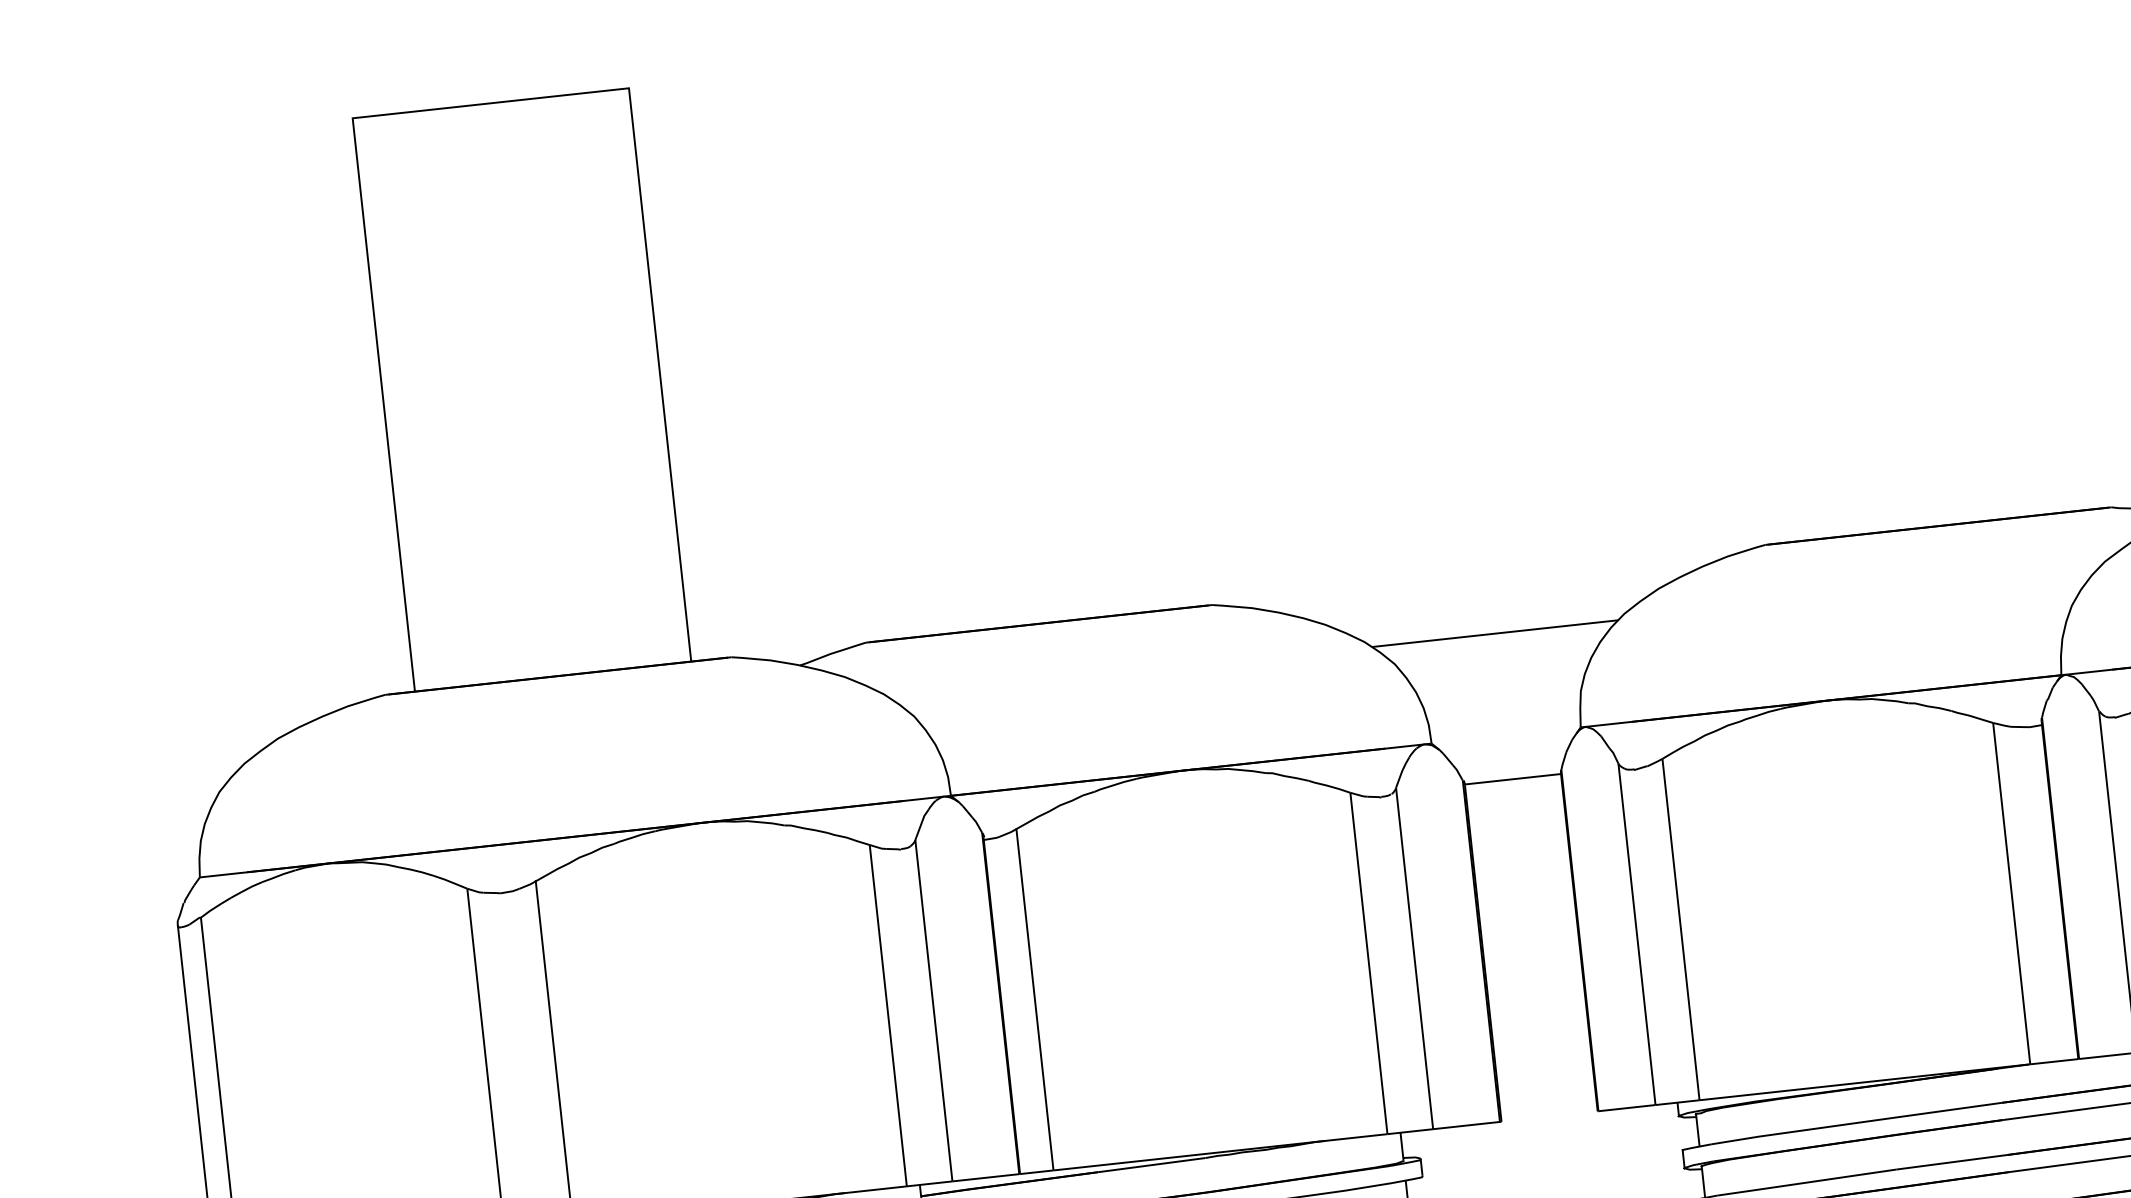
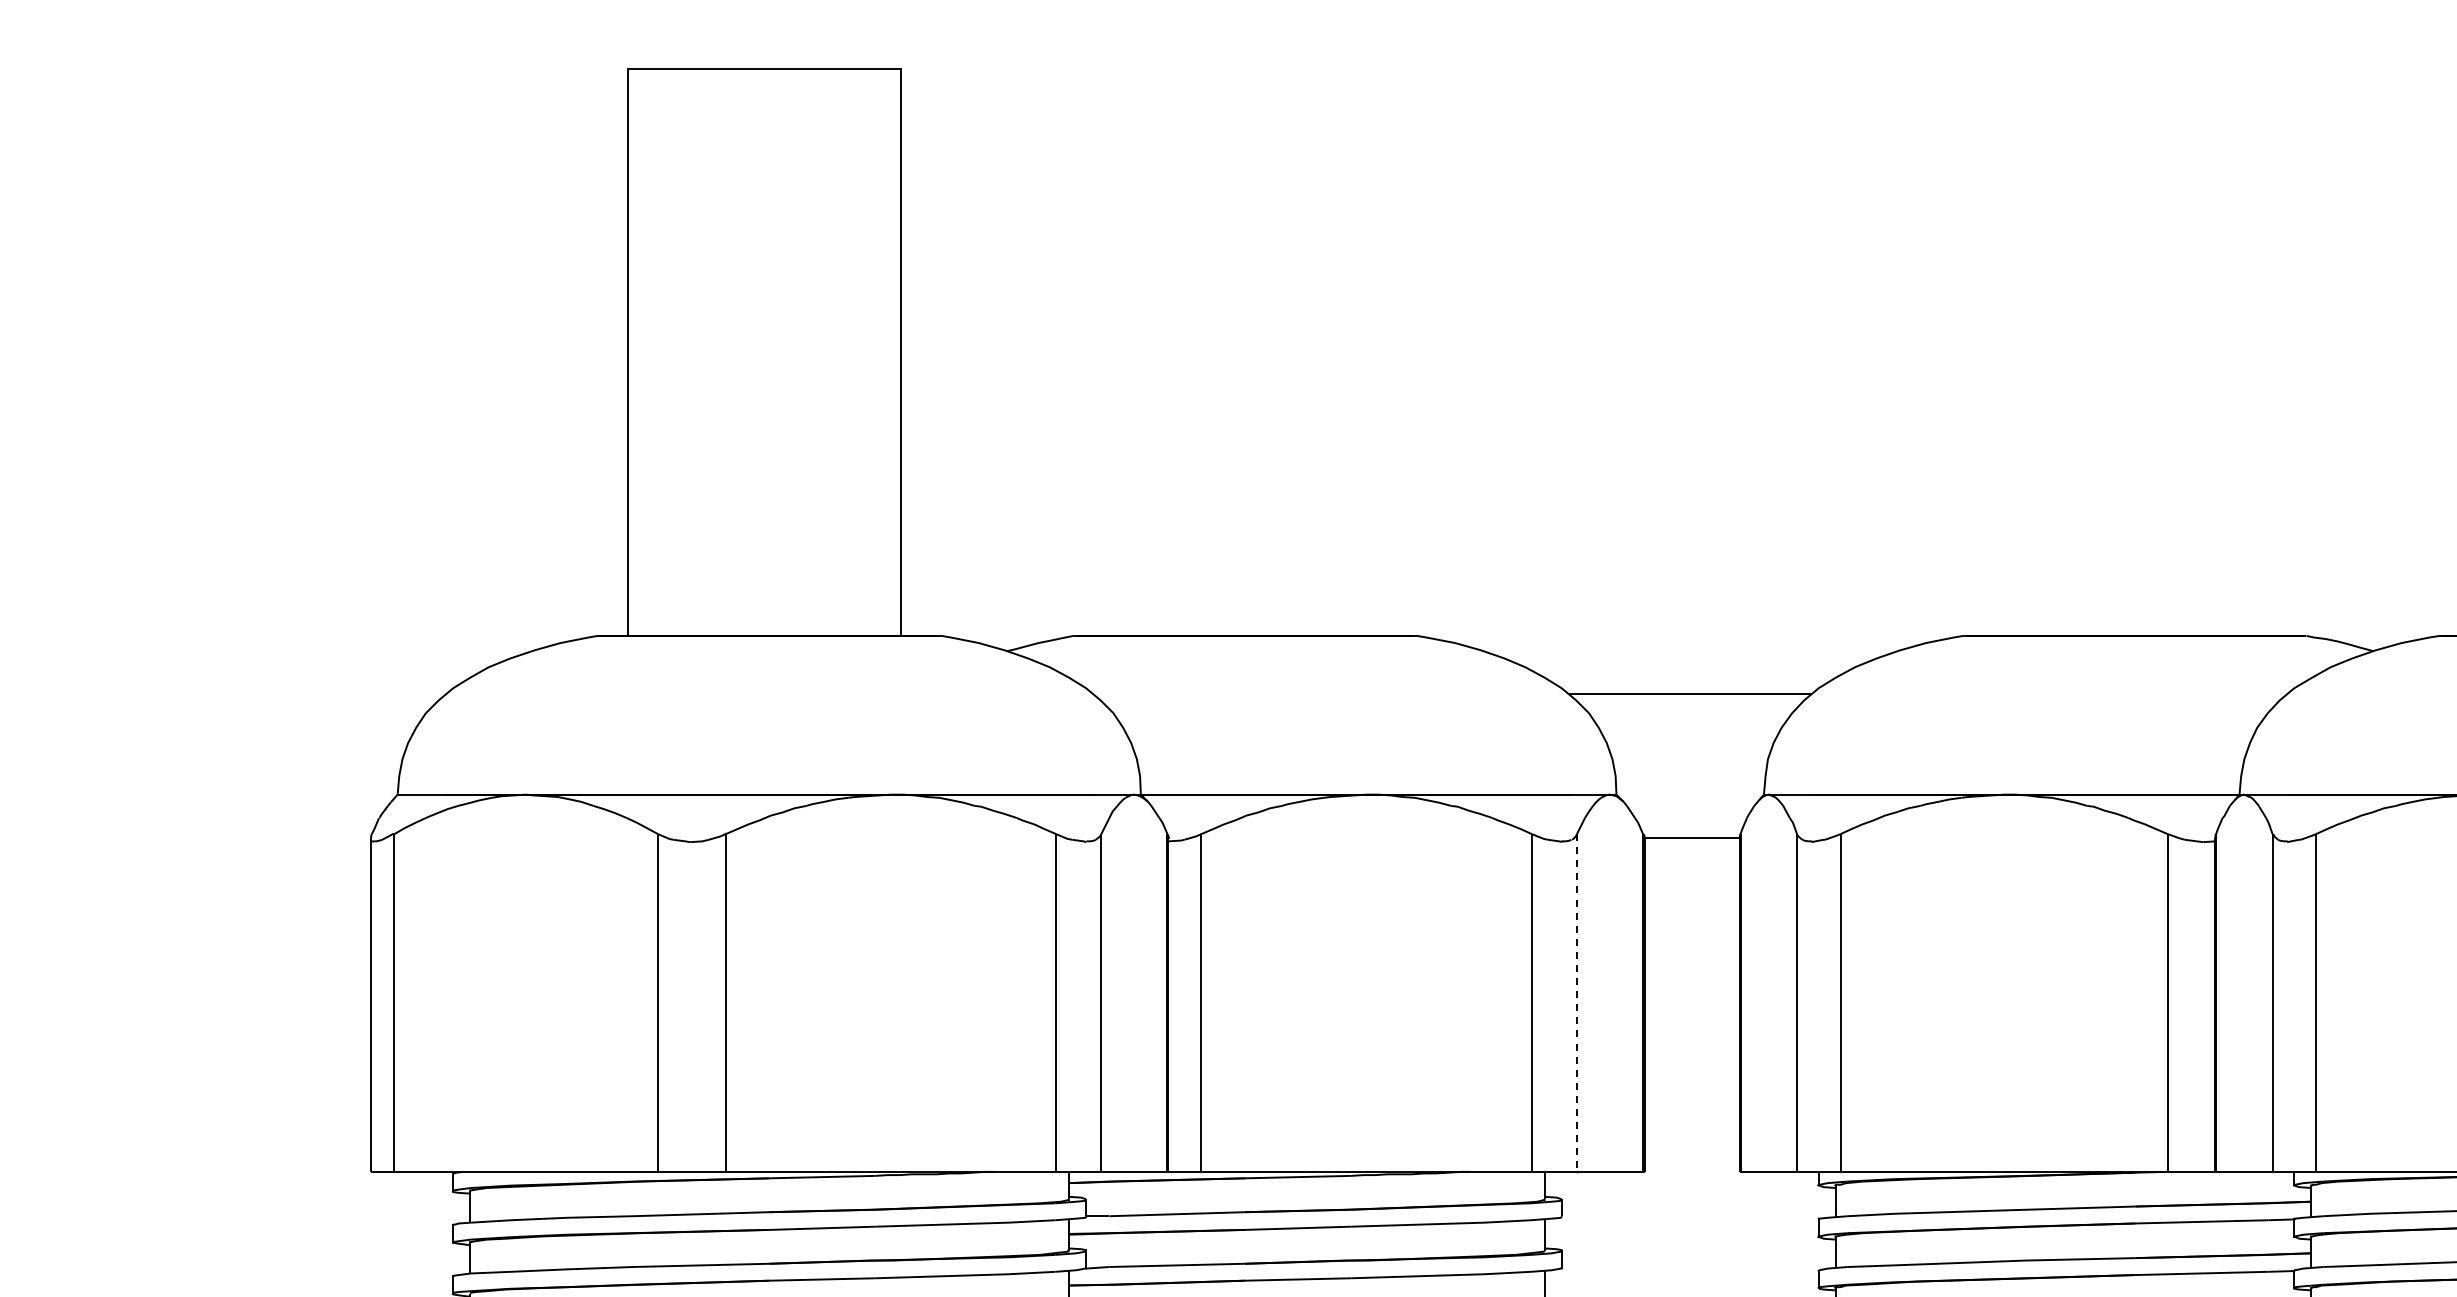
line: (1414, 959) -> (1576, 1003), solid -> dashed

